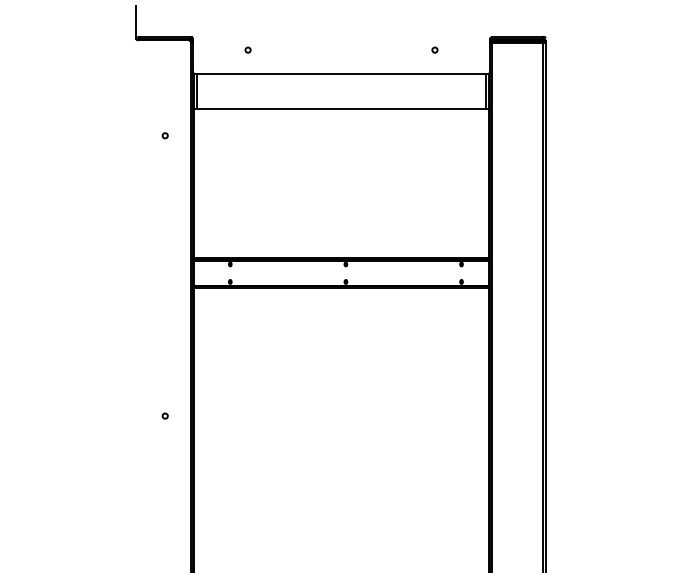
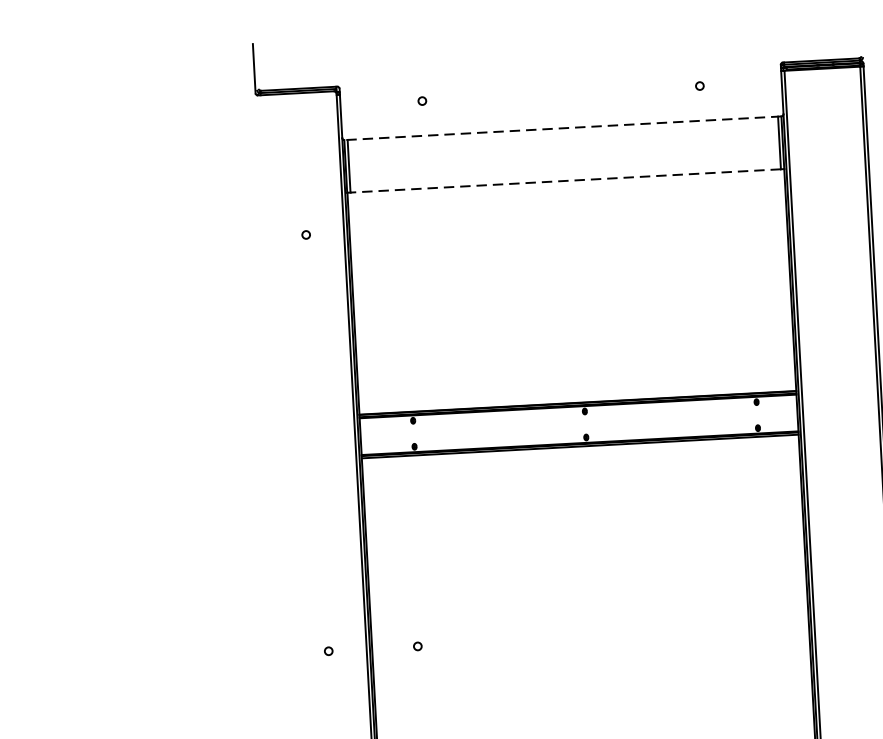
line: (341, 73) -> (562, 128), solid -> dashed
line: (341, 108) -> (565, 180), solid -> dashed
circle: (224, 415) -> (416, 645), added

